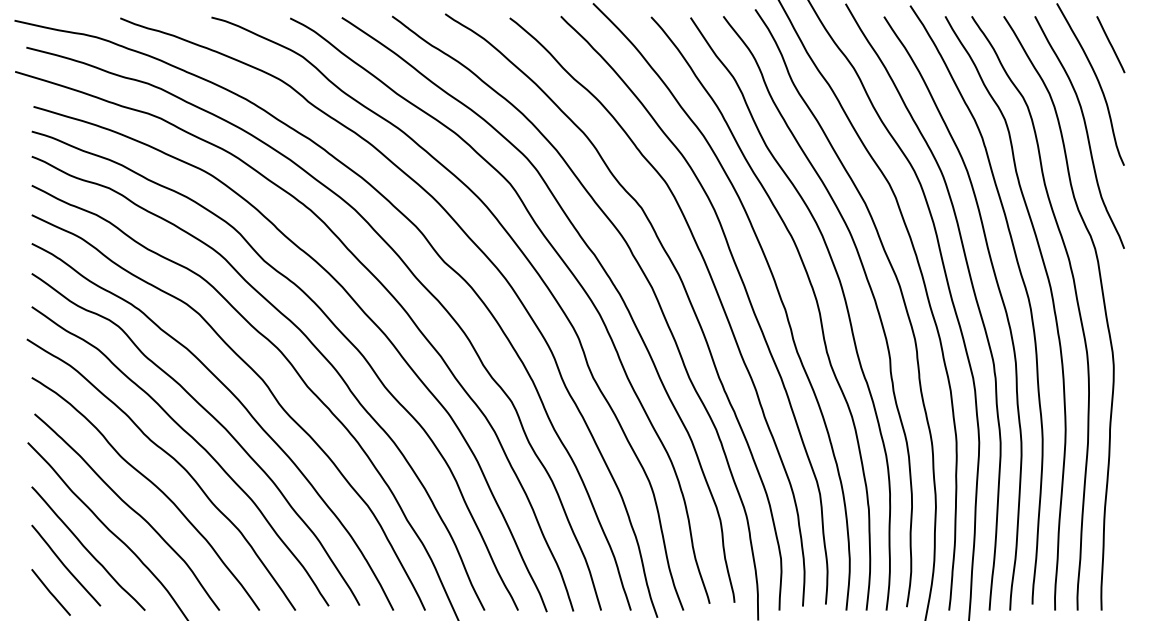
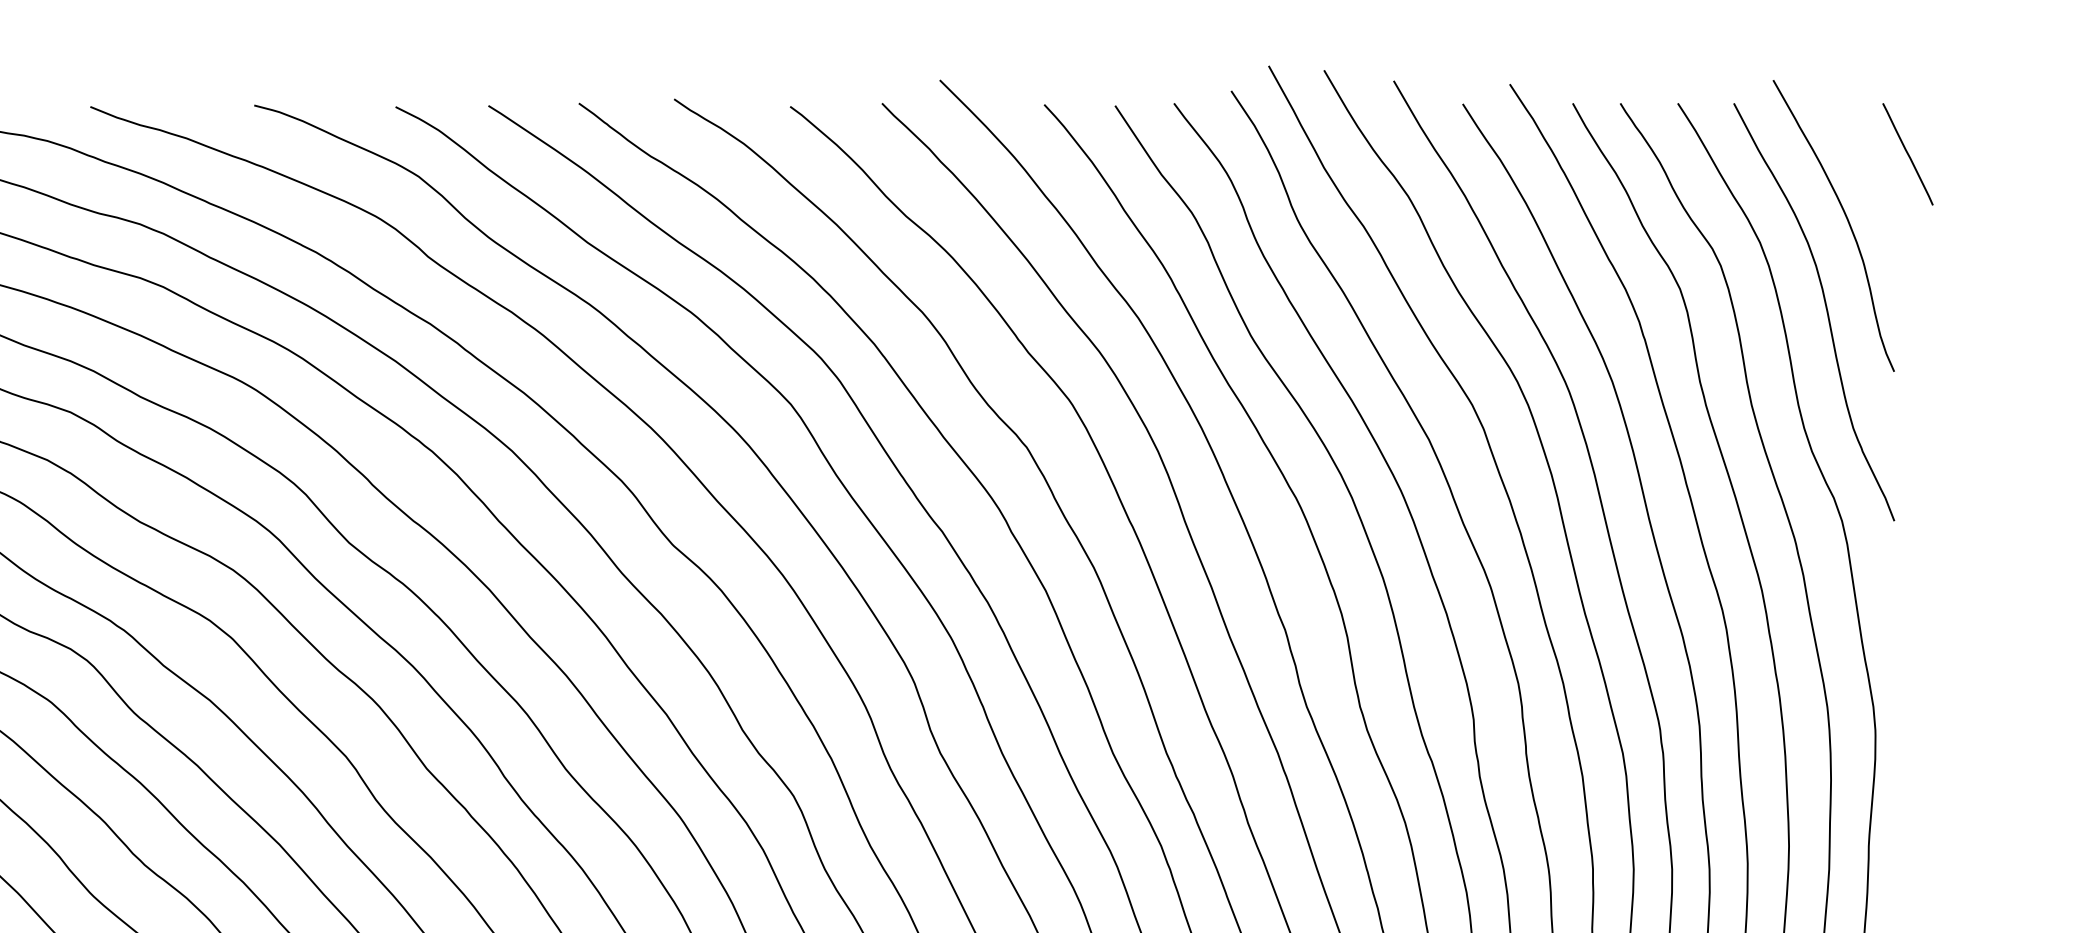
line: (1110, 44) -> (1907, 153), moved

